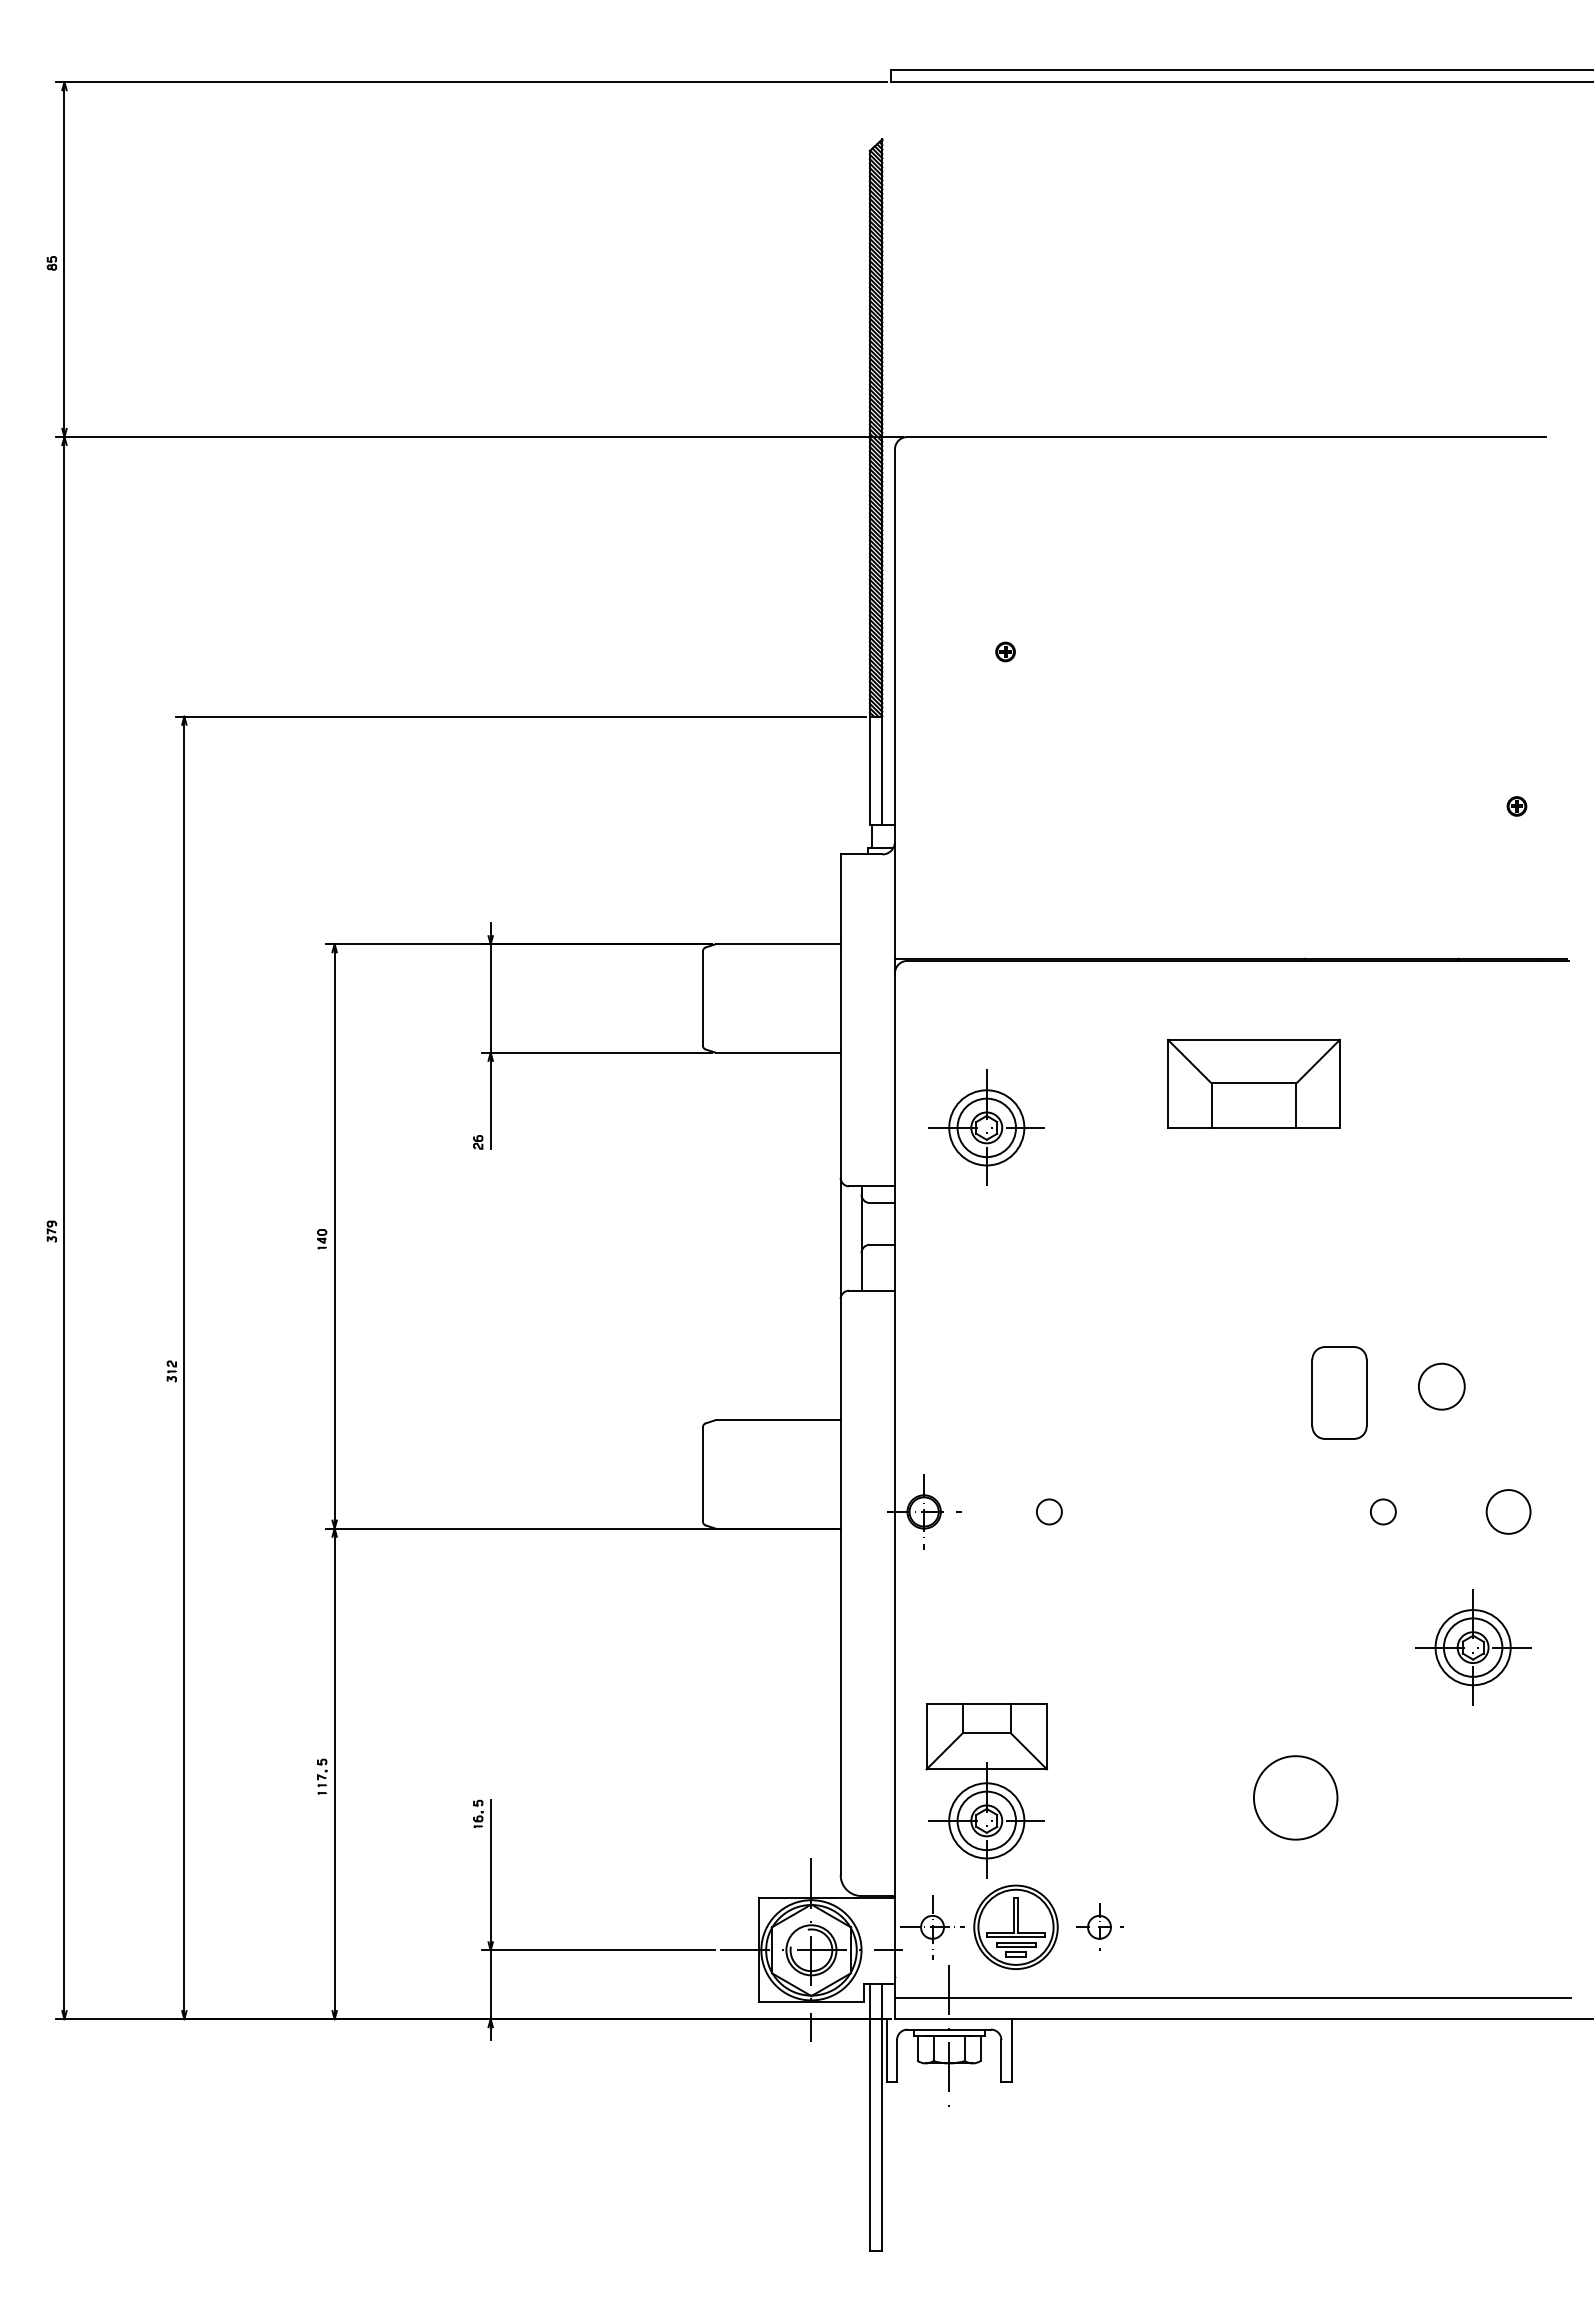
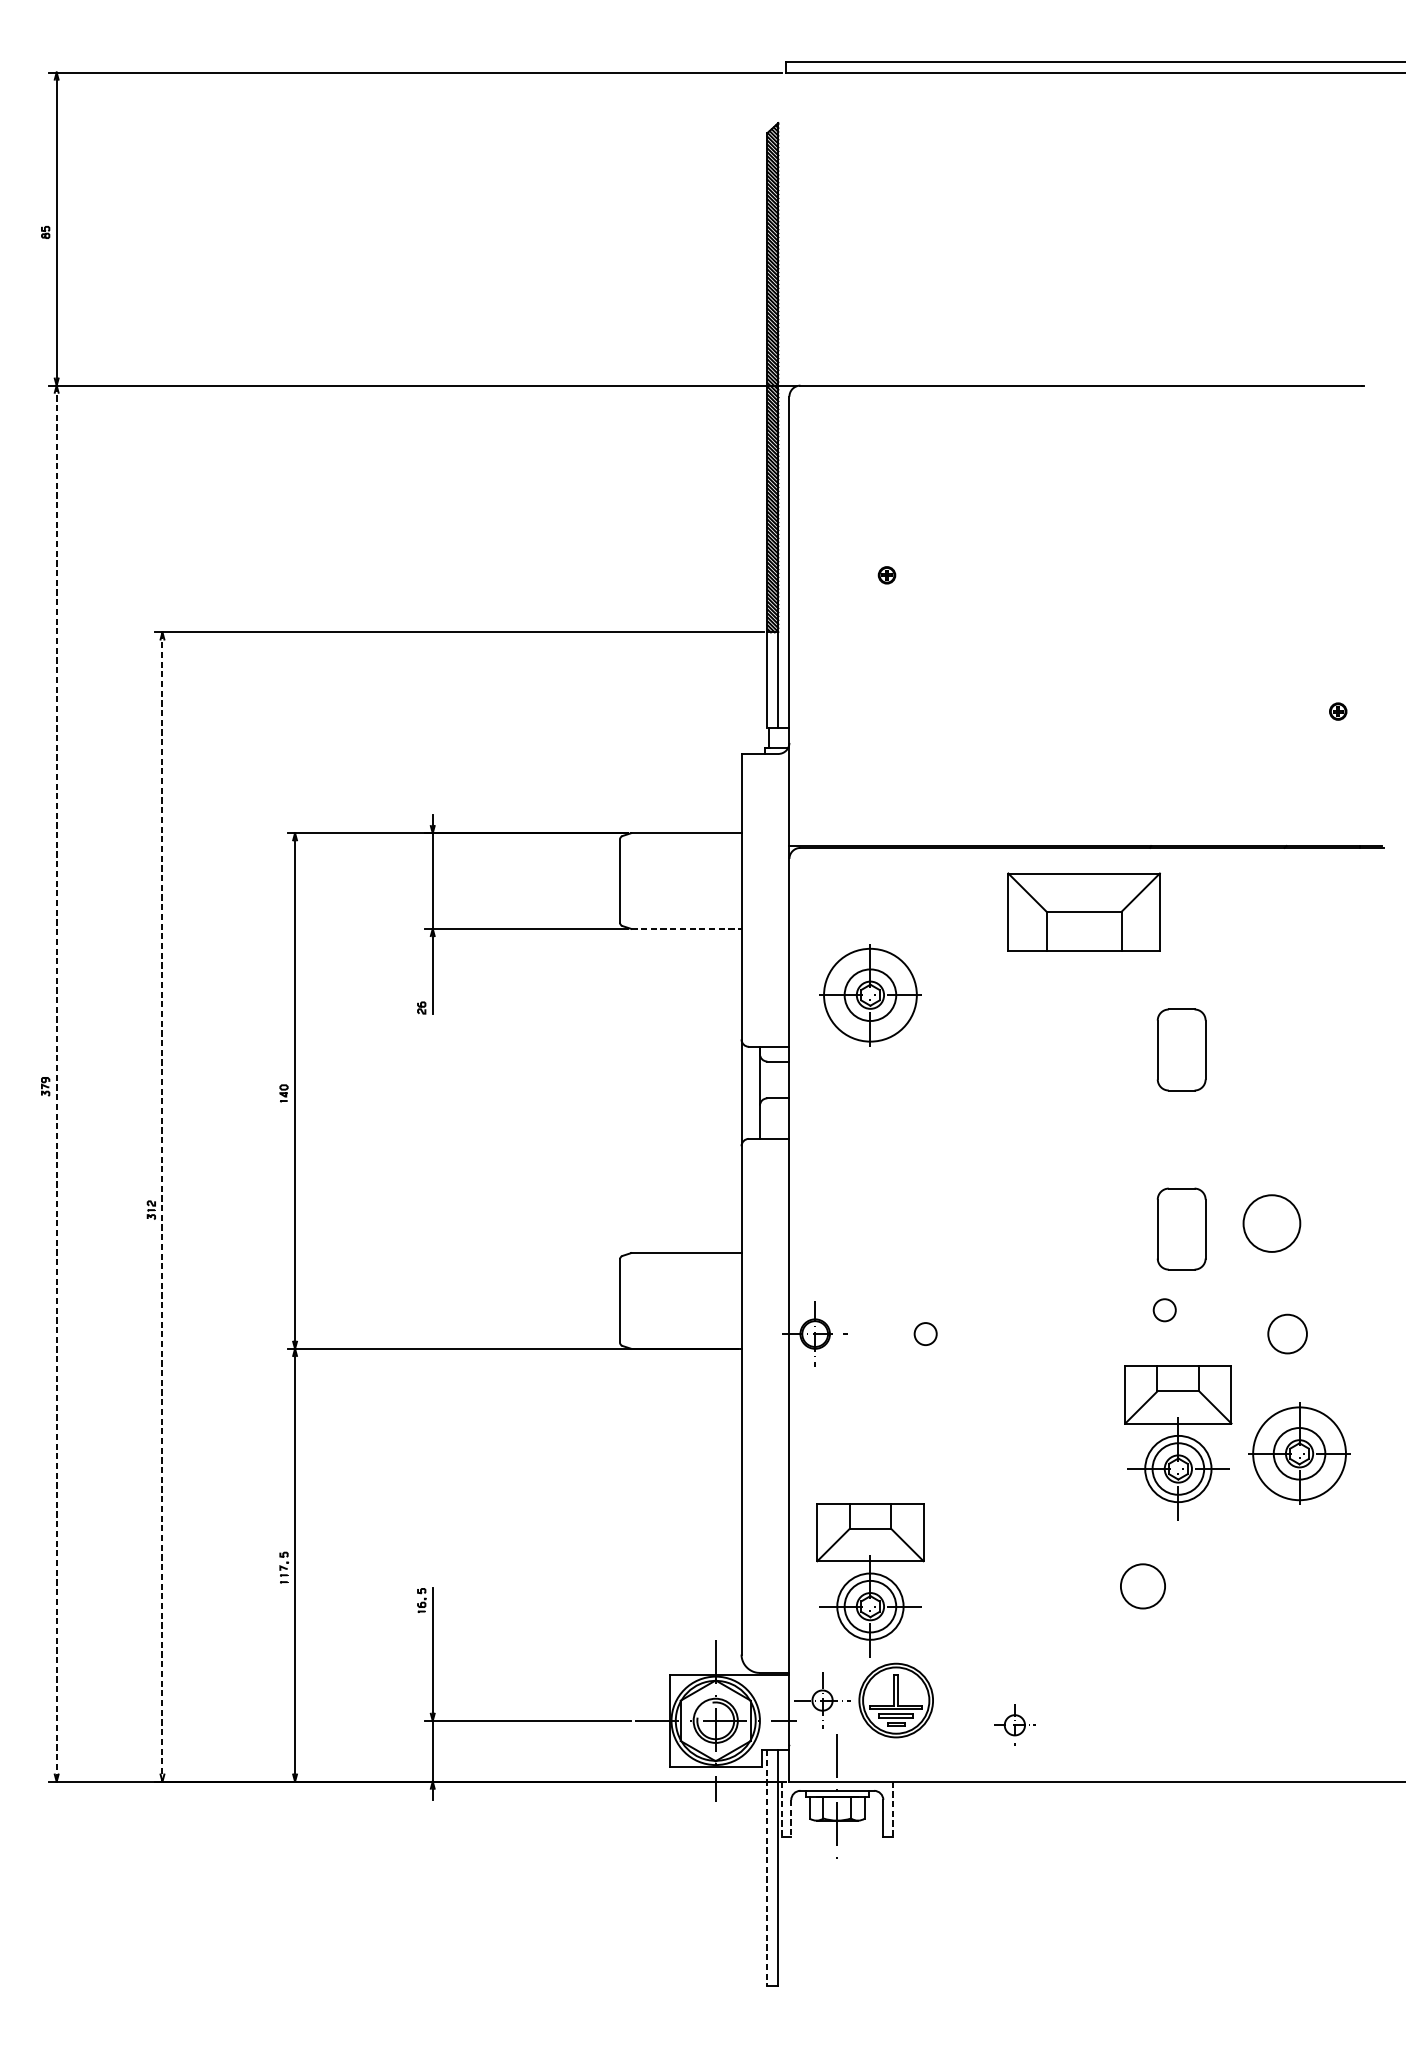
line: (778, 1052) -> (686, 928), solid -> dashed
part: (1253, 1083) -> (1083, 911), moved
circle: (986, 1127) -> (870, 994), size x1.4
part: (1339, 1189) -> (1181, 1049), added
line: (64, 1228) -> (56, 1083), solid -> dashed
line: (184, 1368) -> (162, 1207), solid -> dashed
circle: (1441, 1386) -> (1271, 1223), size x1.4
circle: (1383, 1511) -> (1164, 1309), moved
circle: (1508, 1511) -> (1287, 1333), moved
part: (1335, 1634) -> (1178, 1442), added
circle: (1472, 1647) -> (1298, 1453), size x1.4
circle: (1295, 1797) -> (1142, 1586), size x0.6
part: (1099, 1926) -> (1014, 1724), moved
line: (1232, 1998) -> (1087, 1763), removed
line: (886, 2051) -> (781, 1810), solid -> dashed
line: (1011, 2051) -> (892, 1810), solid -> dashed
line: (897, 2060) -> (791, 1818), solid -> dashed
line: (869, 2117) -> (766, 1868), solid -> dashed

